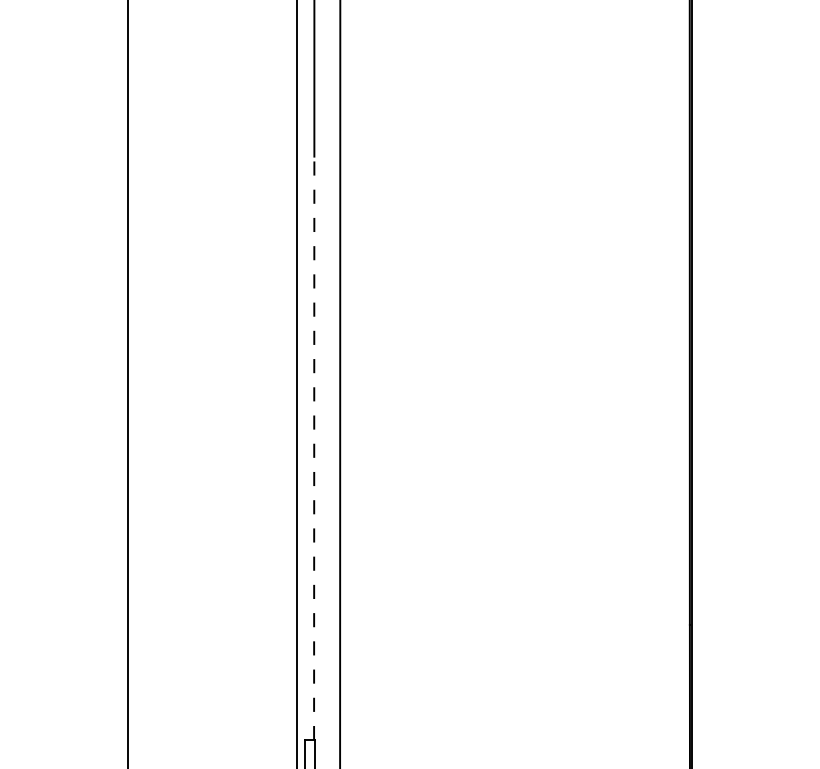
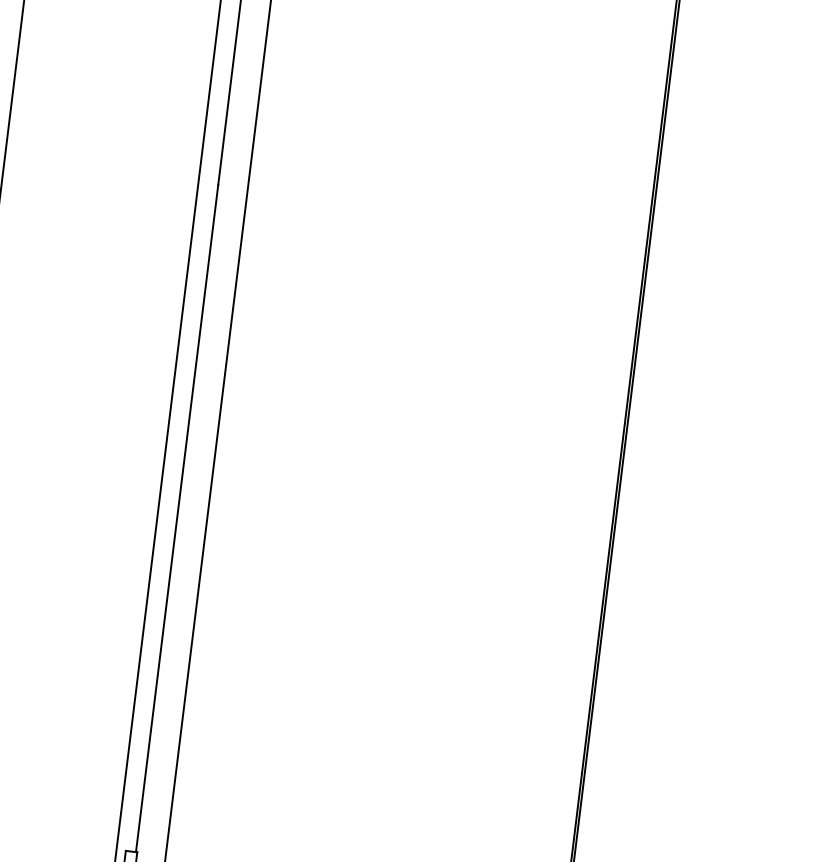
line: (314, 448) -> (177, 518), dashed -> solid

